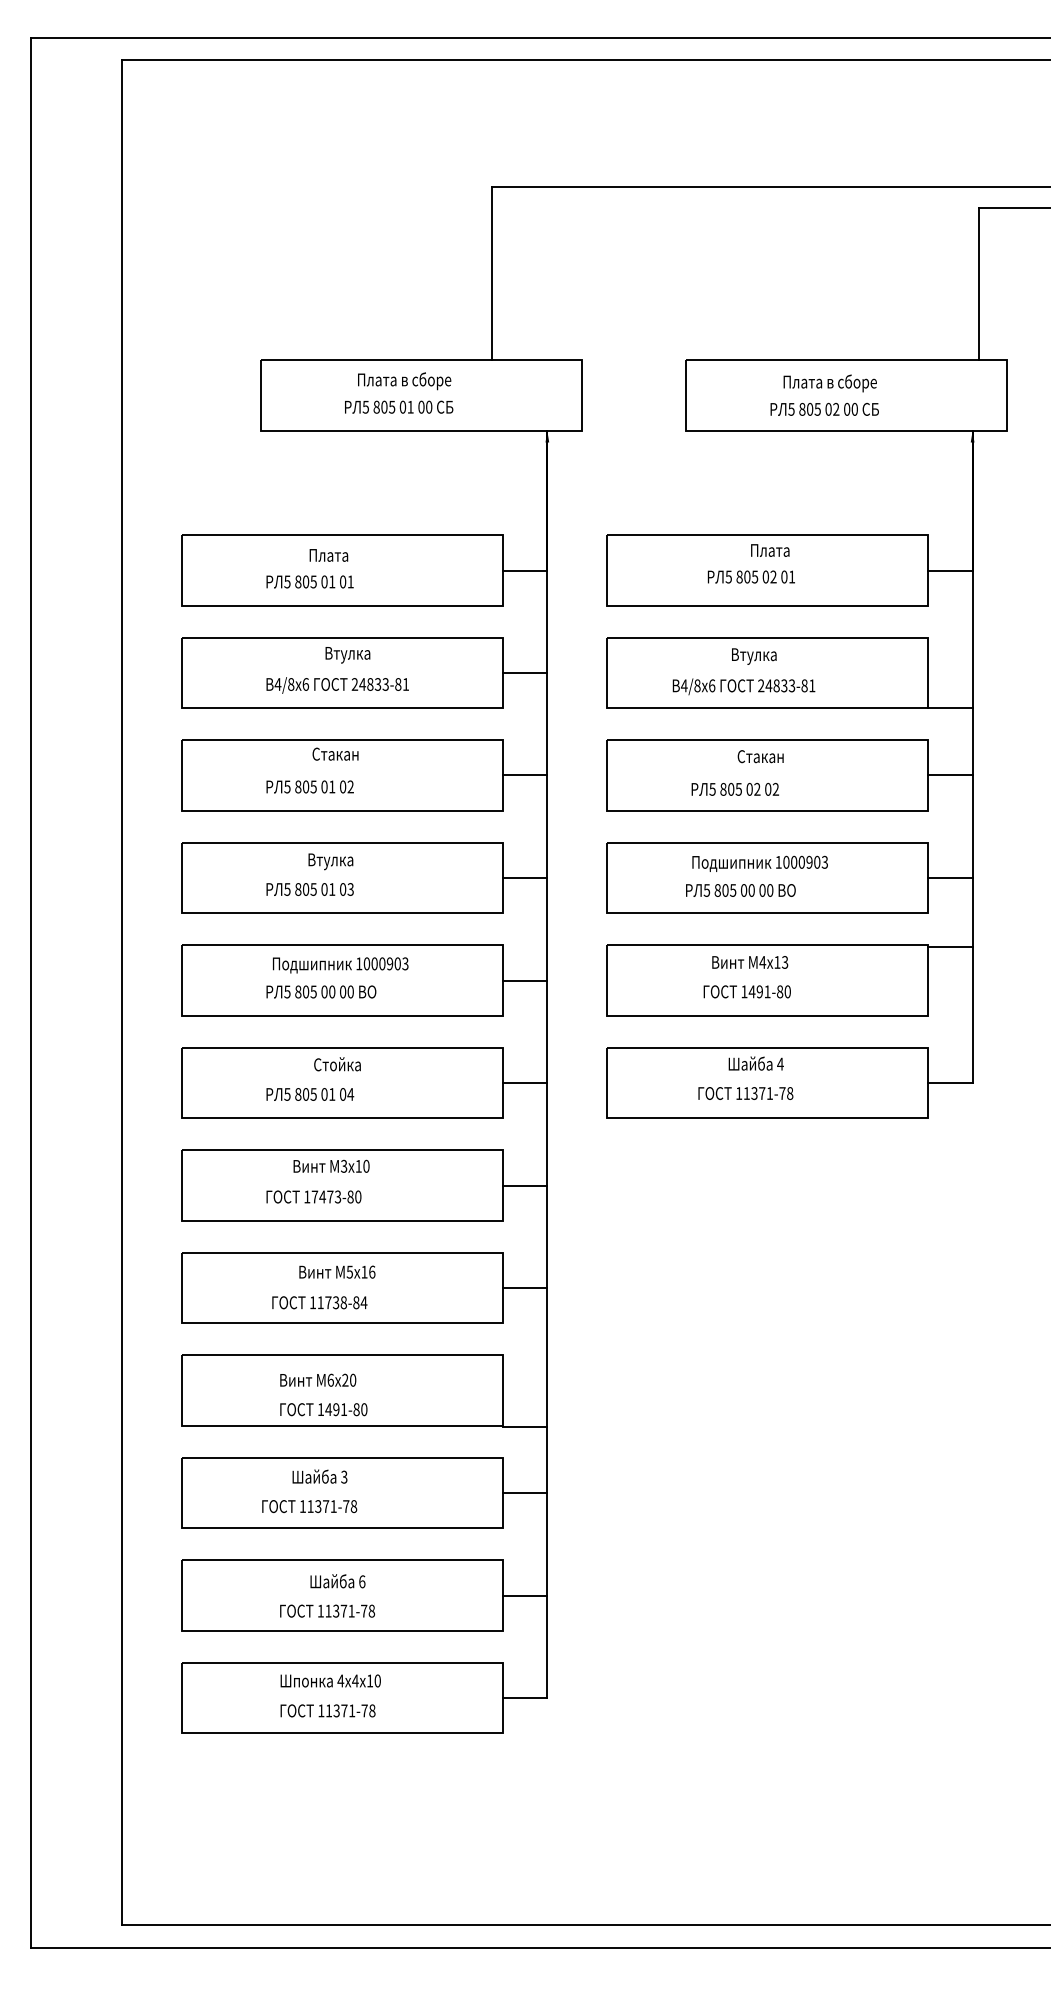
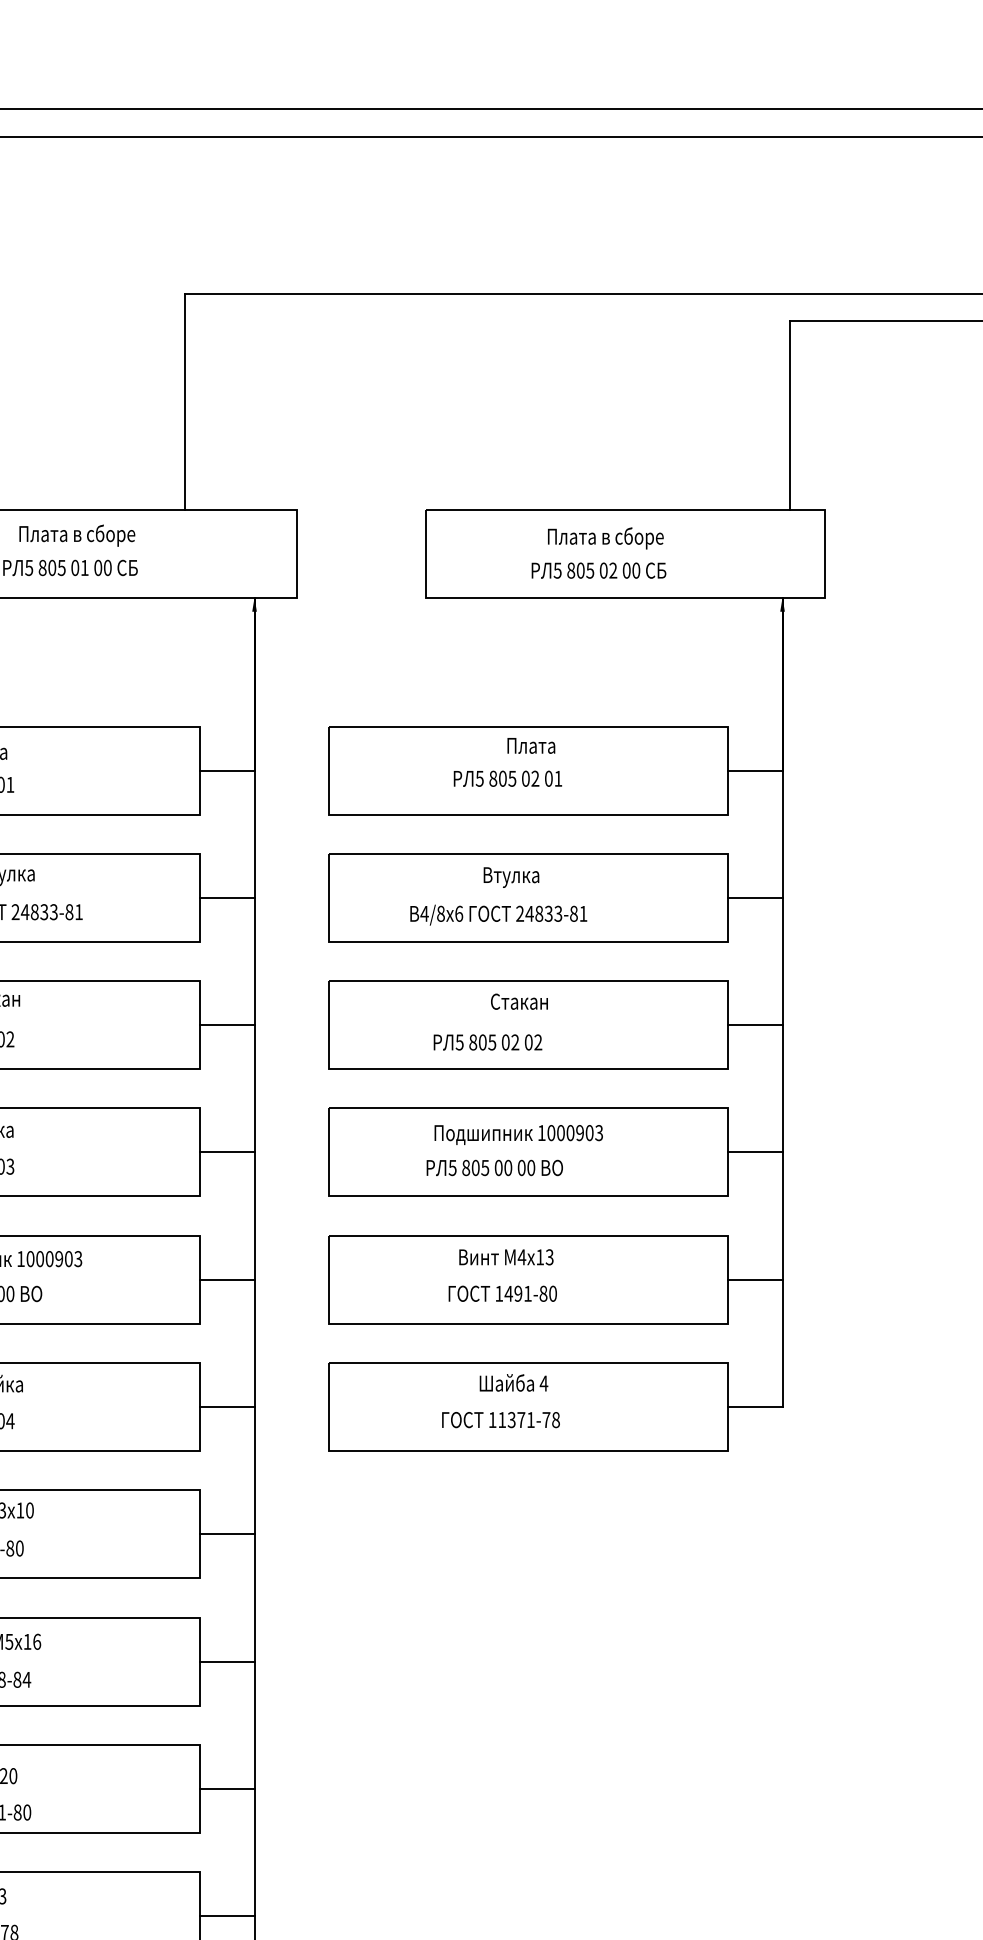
line: (950, 708) -> (755, 898), moved
line: (950, 946) -> (755, 1279), moved
line: (525, 1426) -> (227, 1788), moved

